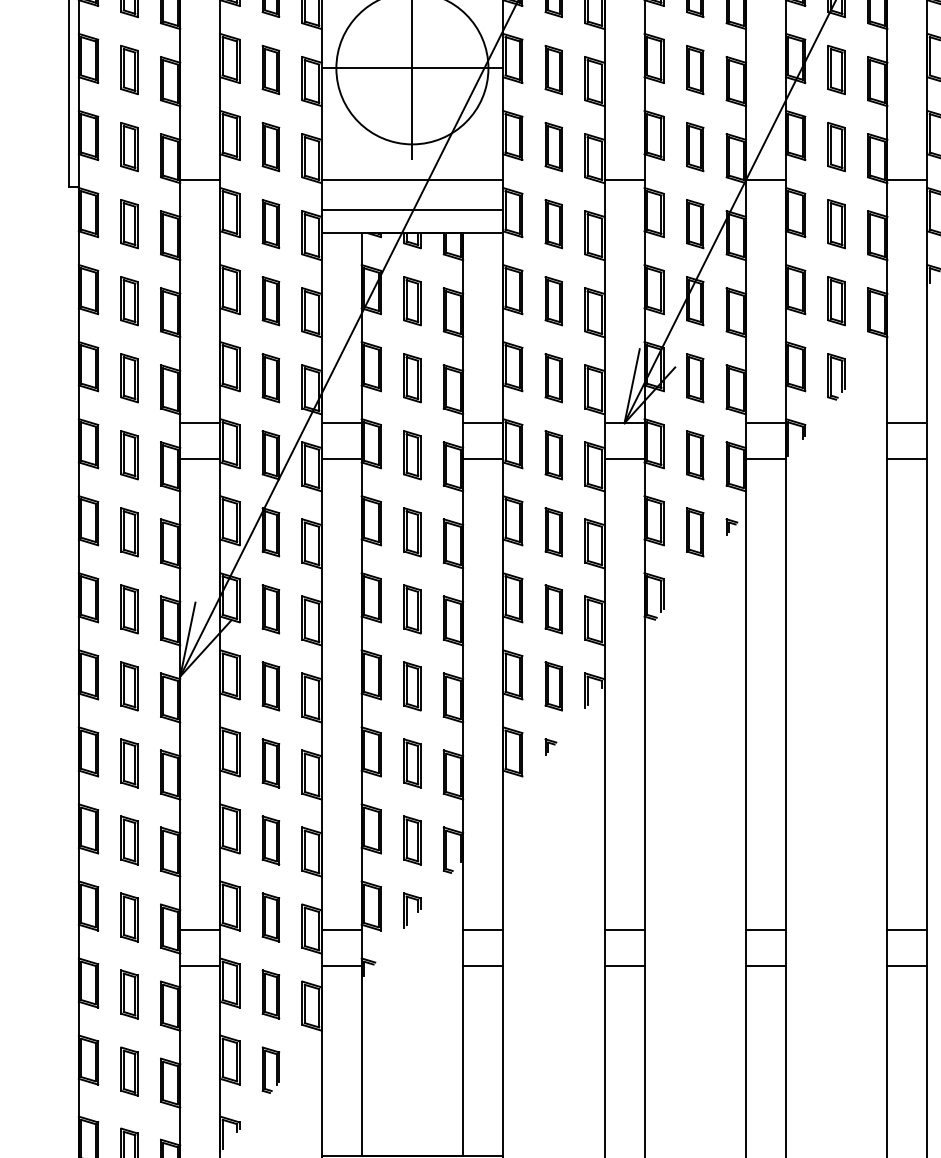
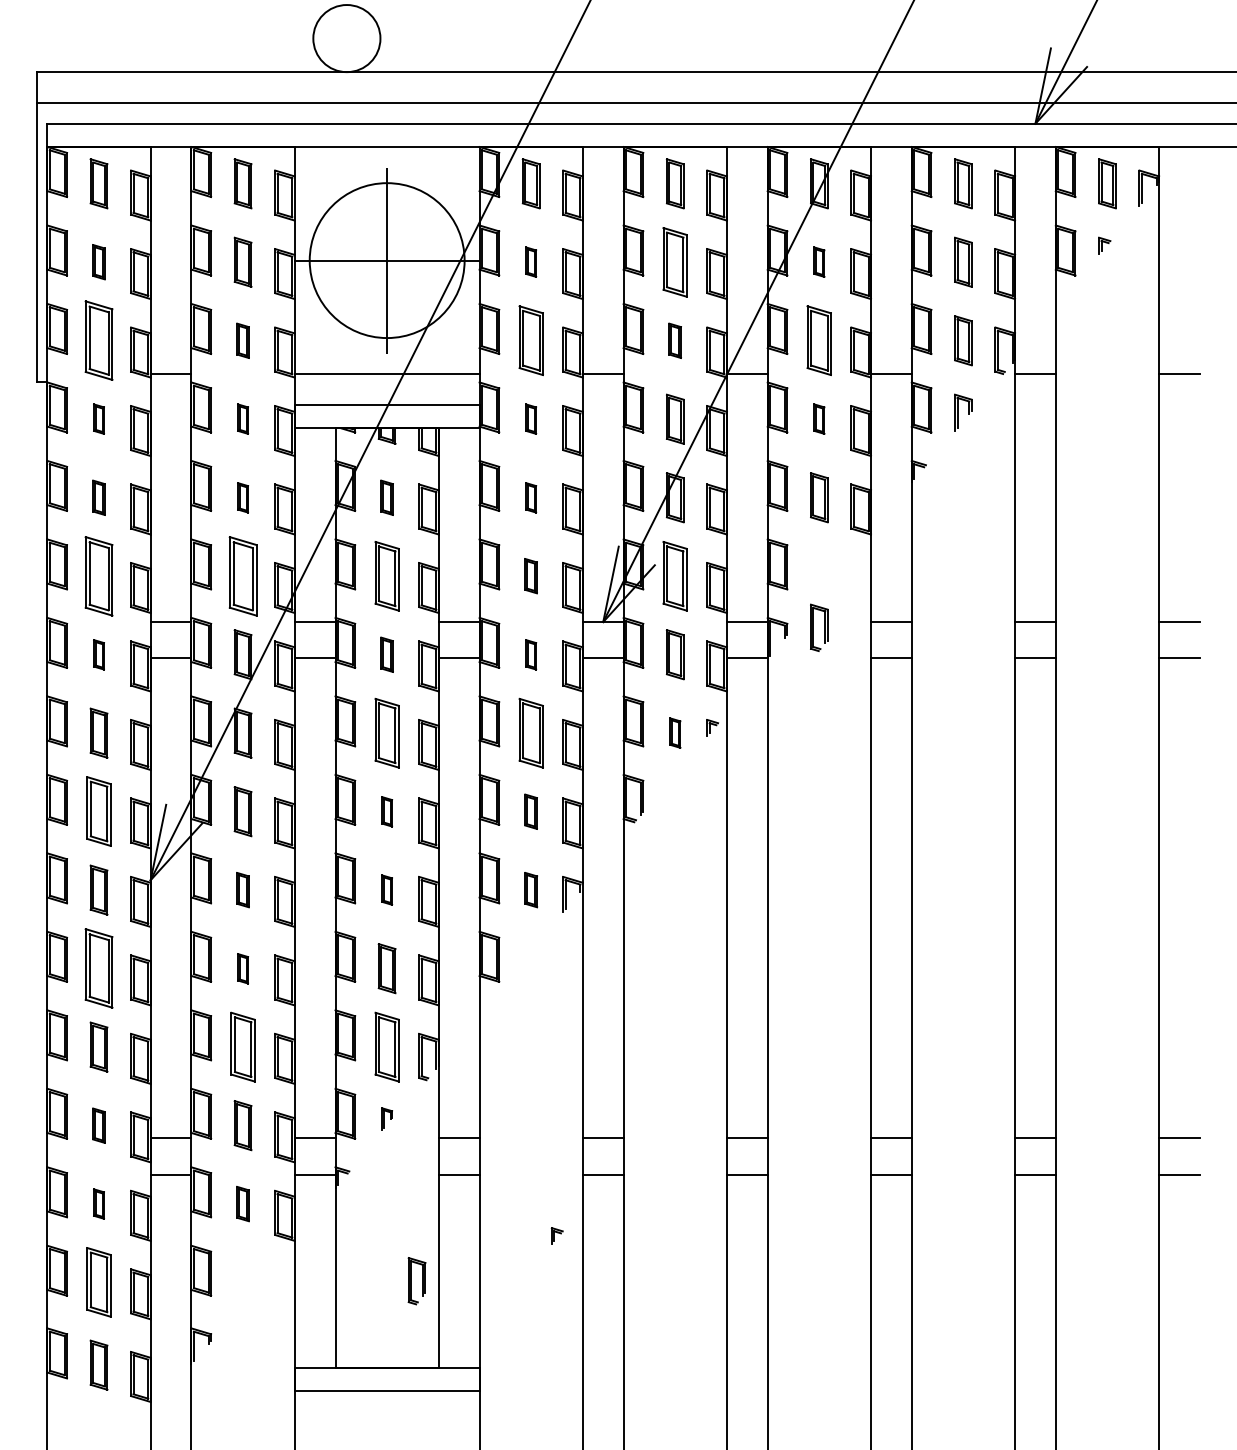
part: (129, 69) -> (98, 261), size x0.7
part: (553, 69) -> (530, 261), size x0.6
part: (695, 69) -> (675, 261), size x1.4
part: (836, 69) -> (819, 261), size x0.6
part: (129, 146) -> (98, 340), size x1.6
part: (270, 146) -> (242, 340), size x0.7
part: (553, 146) -> (530, 340), size x1.4
part: (694, 146) -> (674, 340), size x0.7
part: (836, 146) -> (819, 340), size x1.4
part: (129, 223) -> (98, 418), size x0.6
part: (270, 223) -> (242, 418), size x0.6
part: (553, 223) -> (530, 418), size x0.6
part: (836, 223) -> (819, 418), size x0.6
part: (129, 300) -> (98, 497), size x0.7
part: (270, 300) -> (242, 497), size x0.6
part: (411, 300) -> (386, 497), size x0.7
part: (553, 300) -> (530, 497), size x0.6
part: (836, 376) -> (819, 627), moved
part: (129, 377) -> (98, 575), size x1.6
part: (270, 377) -> (242, 575), size x1.6
part: (411, 377) -> (386, 575), size x1.4
part: (553, 377) -> (530, 575), size x0.7
part: (695, 377) -> (675, 575), size x1.4
part: (129, 455) -> (98, 654), size x0.6
part: (411, 455) -> (386, 654), size x0.7
part: (553, 455) -> (530, 654), size x0.6
part: (411, 531) -> (386, 732), size x1.4
part: (553, 531) -> (530, 732), size x1.4
part: (695, 531) -> (675, 732), size x0.6
part: (129, 609) -> (98, 811), size x1.4
part: (411, 609) -> (386, 811), size x0.6
part: (553, 609) -> (530, 811), size x0.7
part: (270, 685) -> (242, 889), size x0.7
part: (411, 685) -> (386, 889), size x0.6
part: (554, 685) -> (531, 889), size x0.7
part: (550, 746) -> (556, 1235), moved
part: (129, 763) -> (98, 968), size x1.6
part: (270, 763) -> (242, 968), size x0.6
part: (270, 839) -> (242, 1046), size x1.4
part: (411, 839) -> (386, 1046), size x1.4
part: (411, 910) -> (386, 1118), size x0.6
part: (129, 917) -> (98, 1125), size x0.7
part: (129, 993) -> (98, 1203), size x0.6
part: (270, 993) -> (242, 1203), size x0.7
part: (270, 1070) -> (416, 1281), moved
part: (129, 1071) -> (98, 1282), size x1.4

